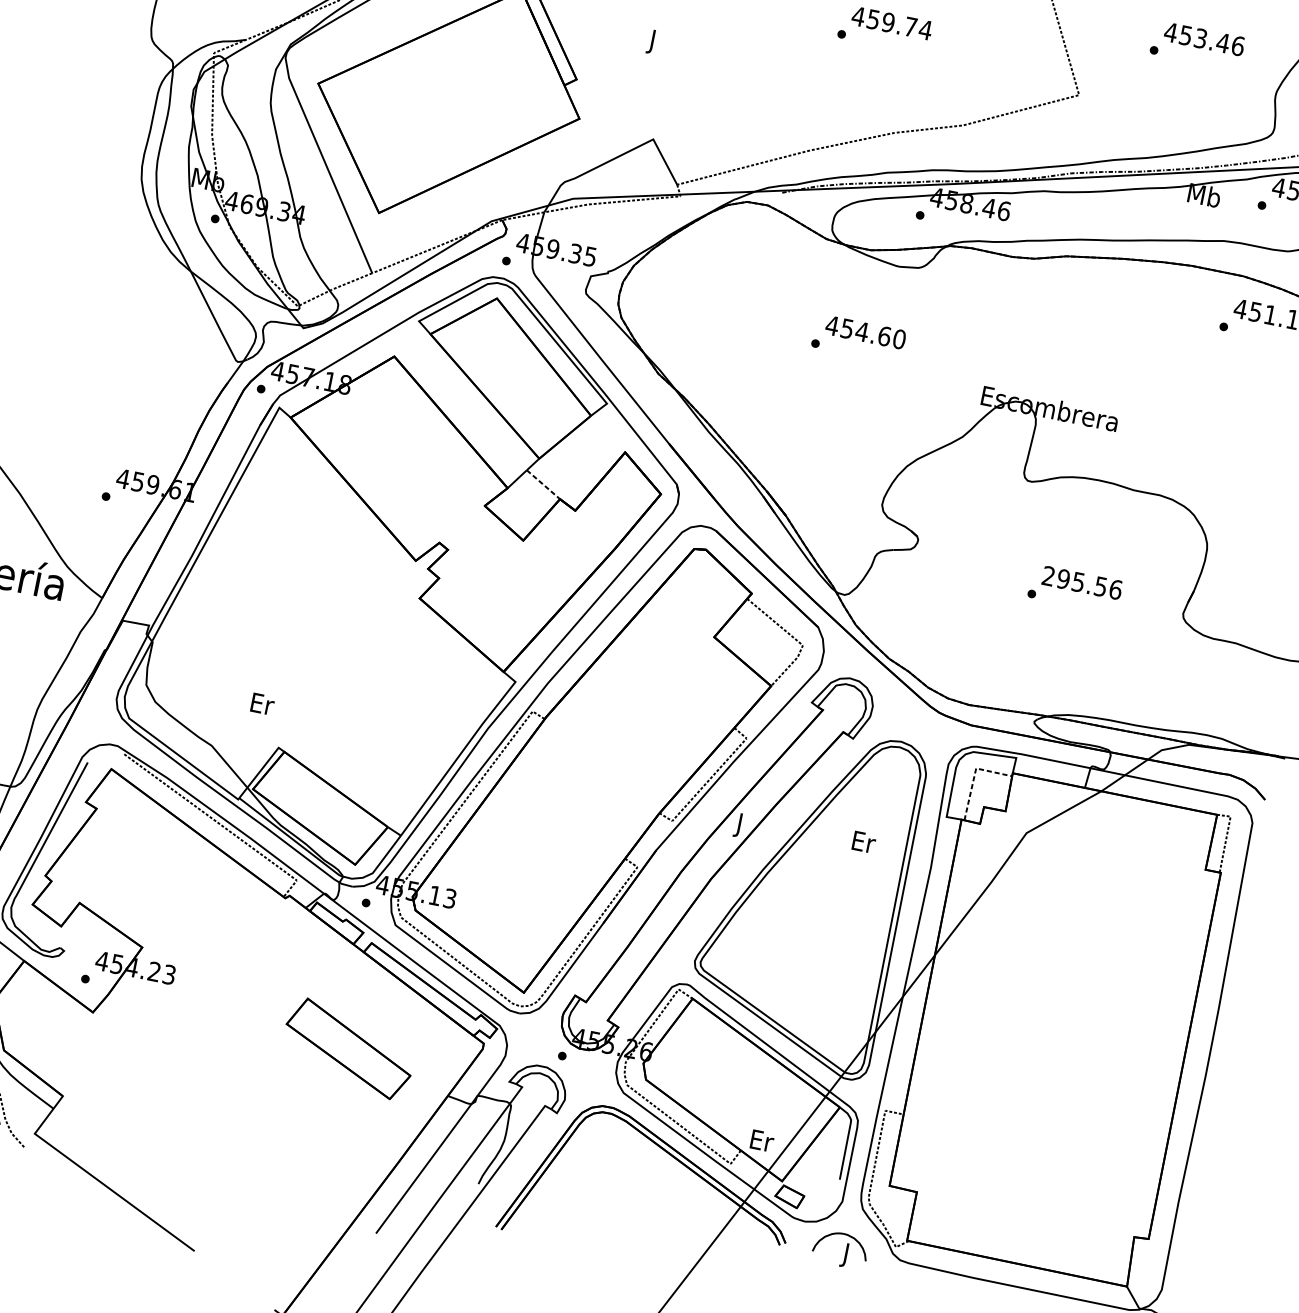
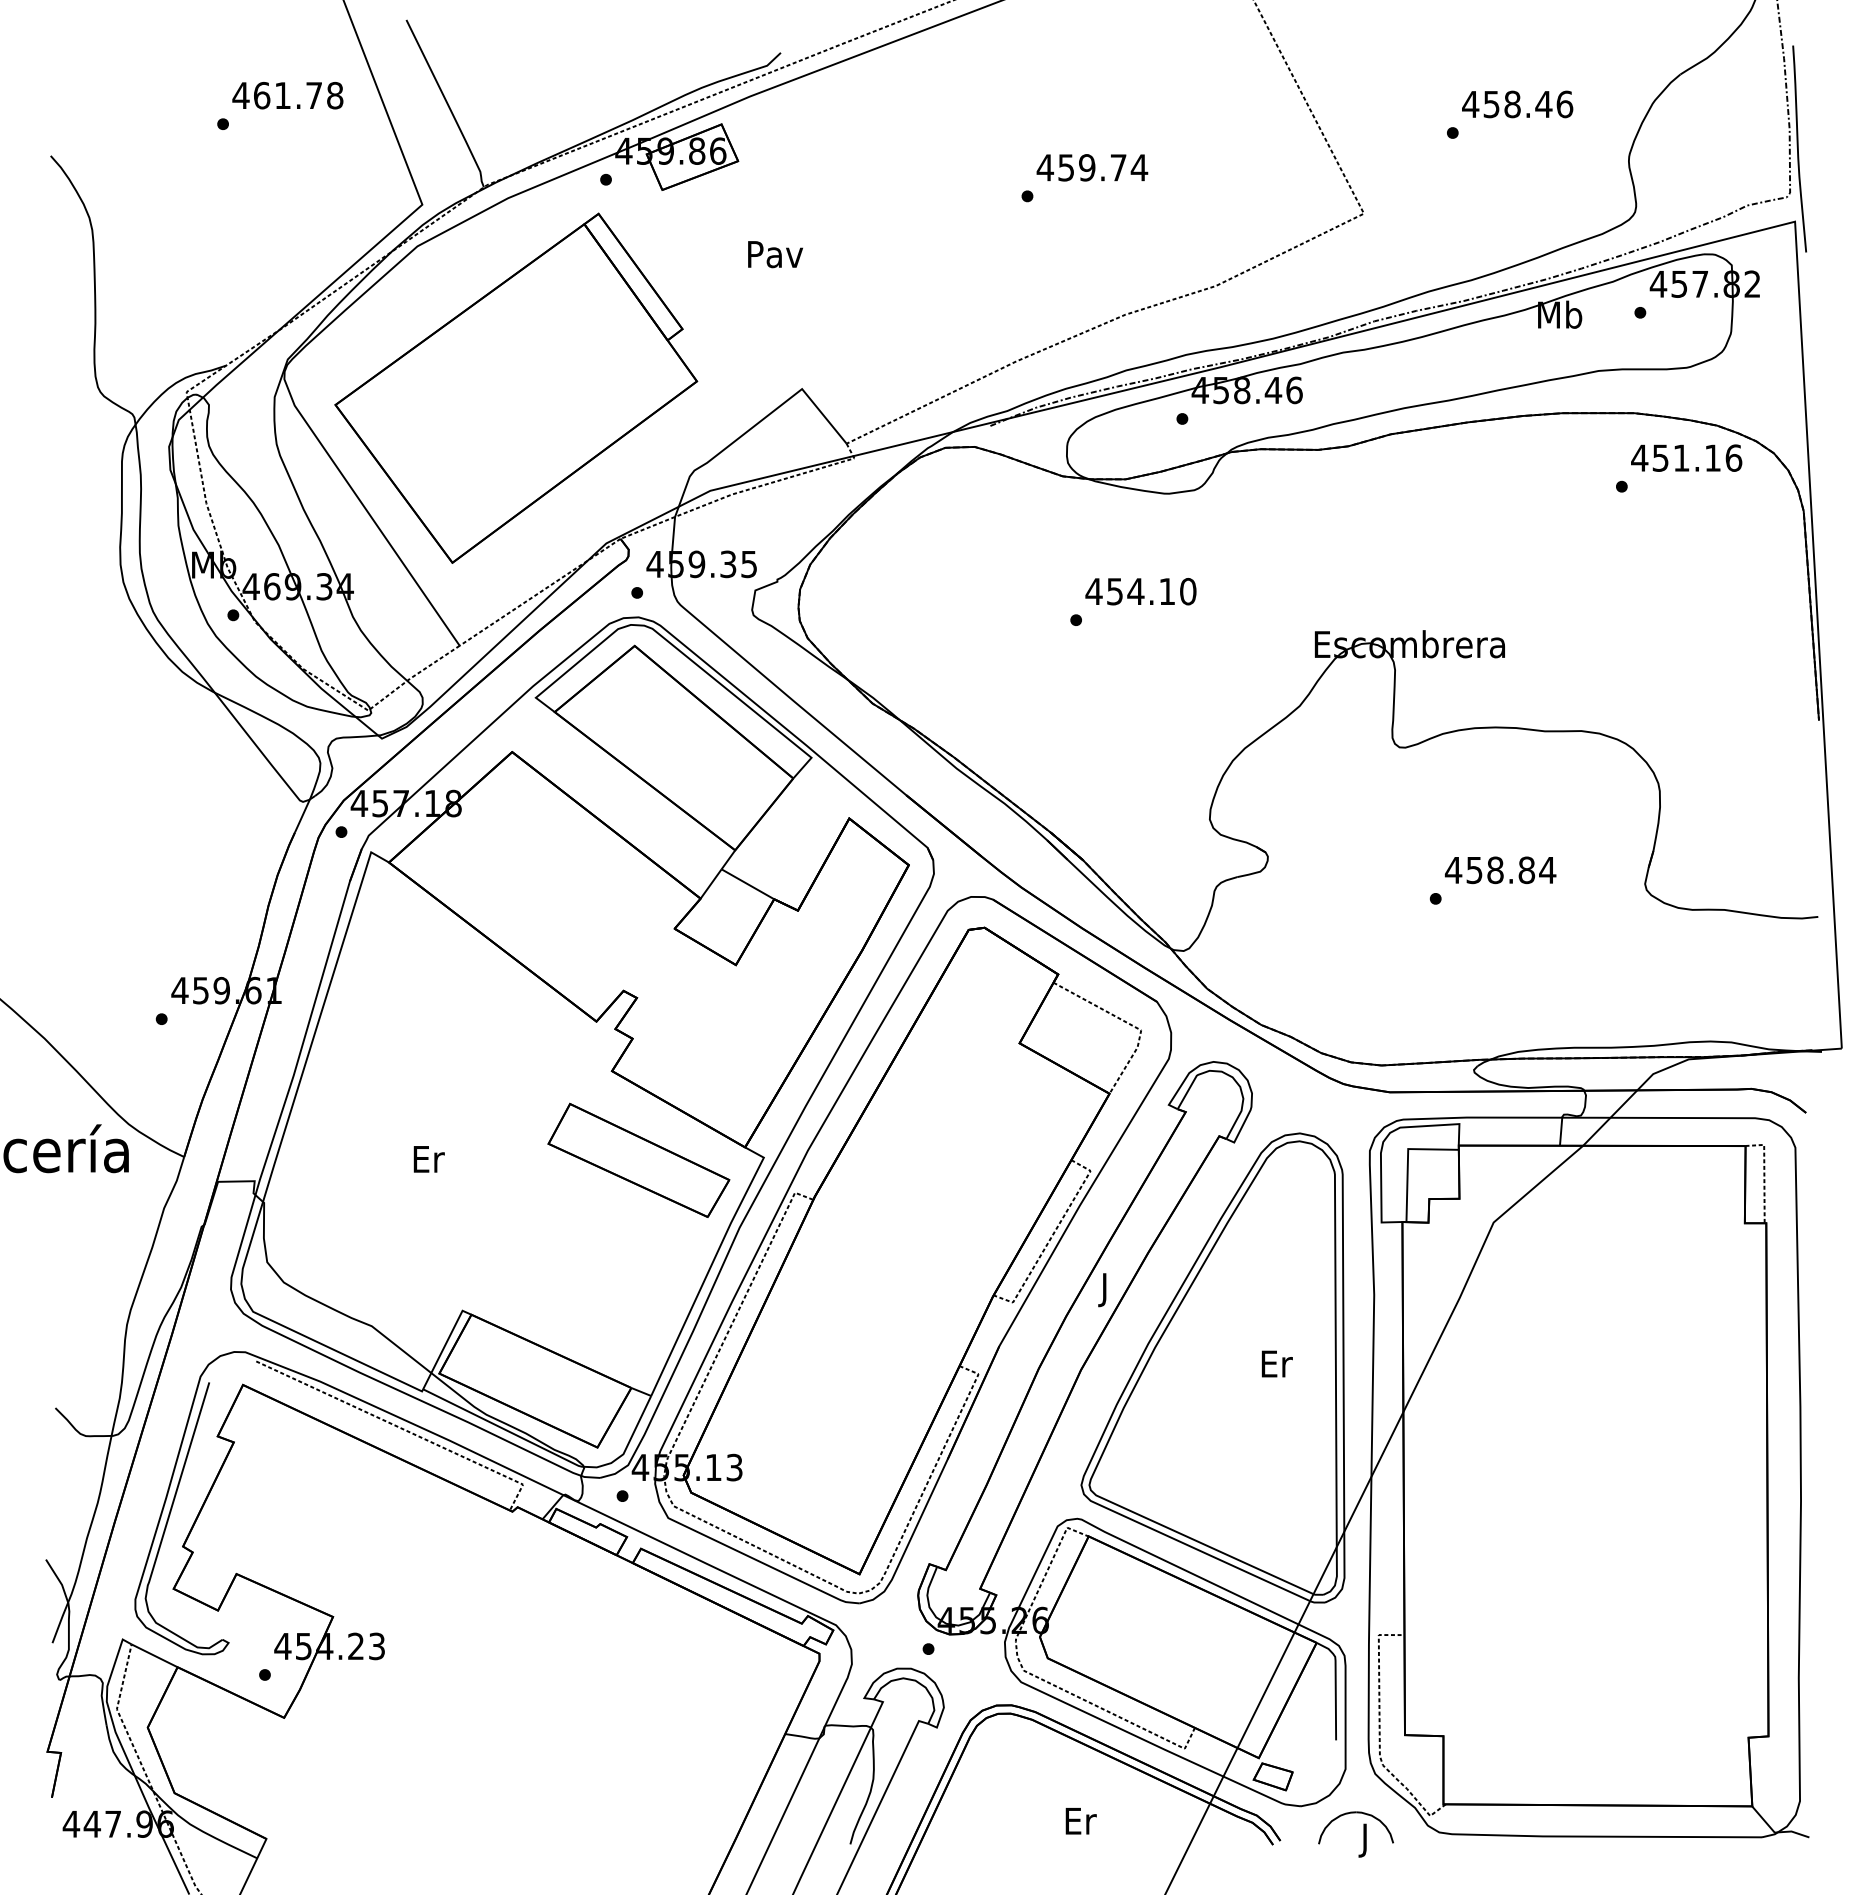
text: (1200, 38) -> (1512, 104), 453.46 -> 458.46
text: (653, 41) -> (775, 257), J -> Pav
text: (884, 336) -> (1167, 591), 454.60 -> 454.10
line: (543, 484) -> (748, 884), dashed -> solid
text: (1082, 583) -> (1500, 870), 295.56 -> 458.84
text: (262, 704) -> (428, 1159), moved
line: (974, 775) -> (1407, 1159), dashed -> solid
text: (863, 841) -> (1276, 1363), moved
part: (348, 1048) -> (638, 1159), moved
text: (761, 1141) -> (1080, 1821), moved

